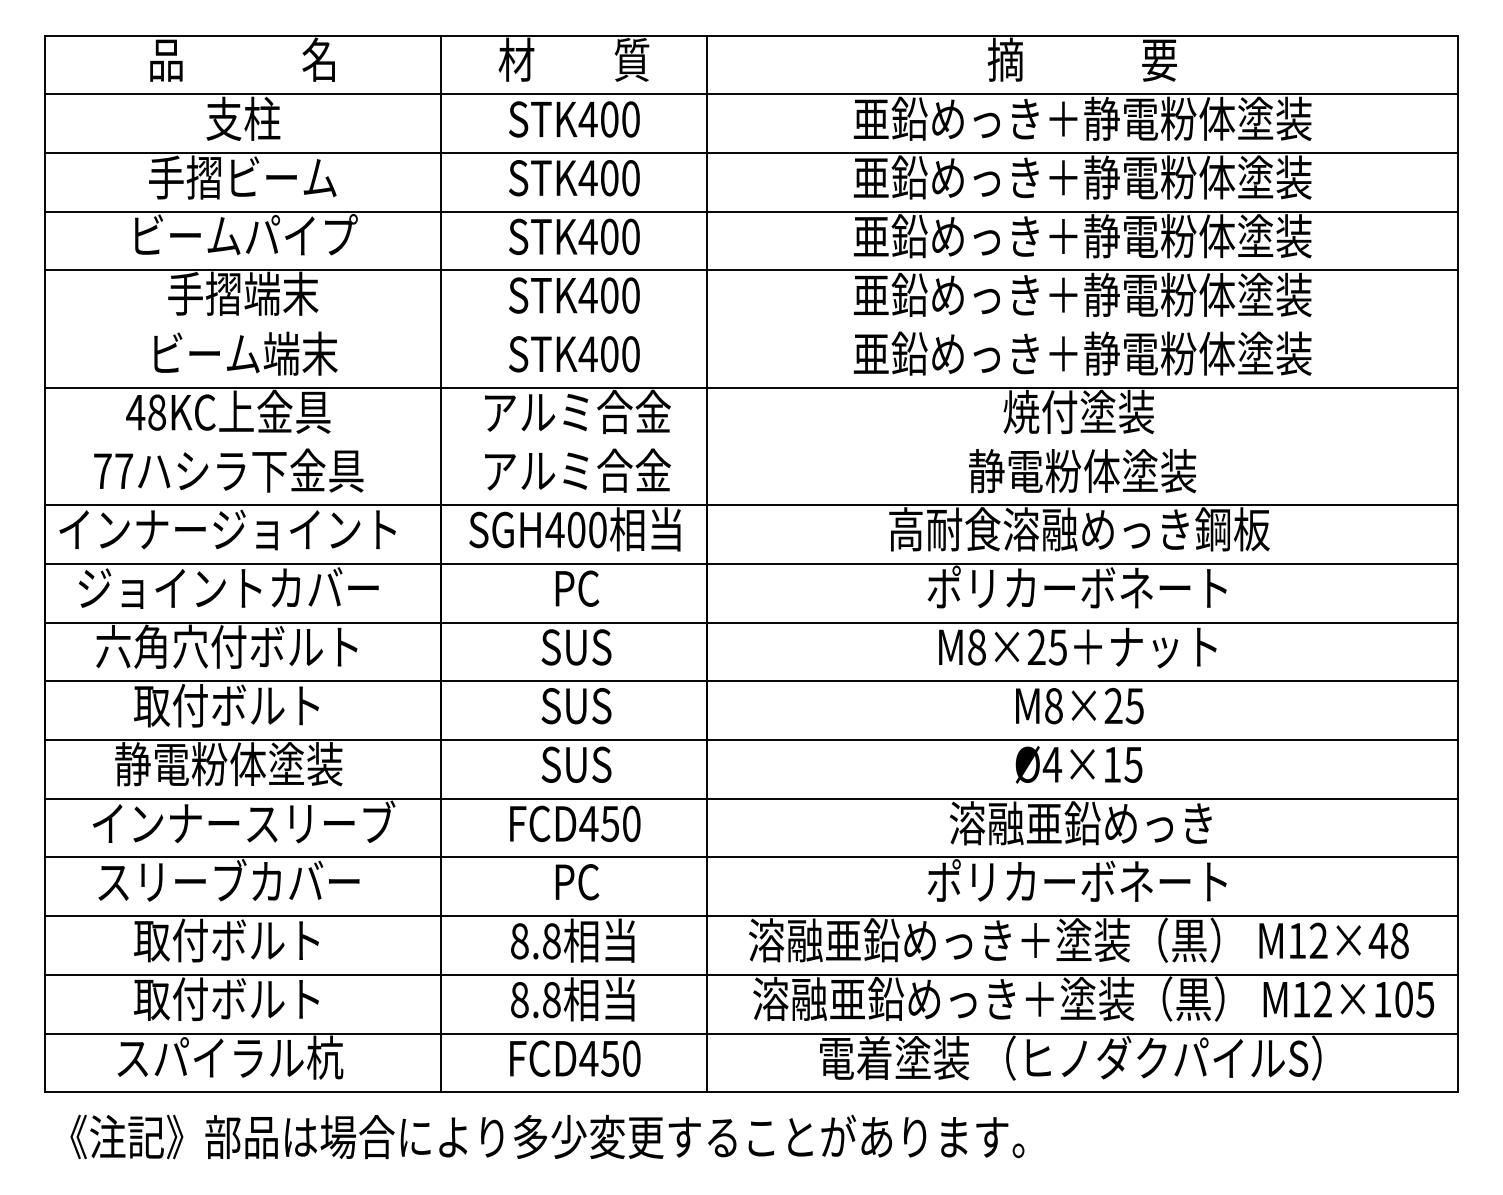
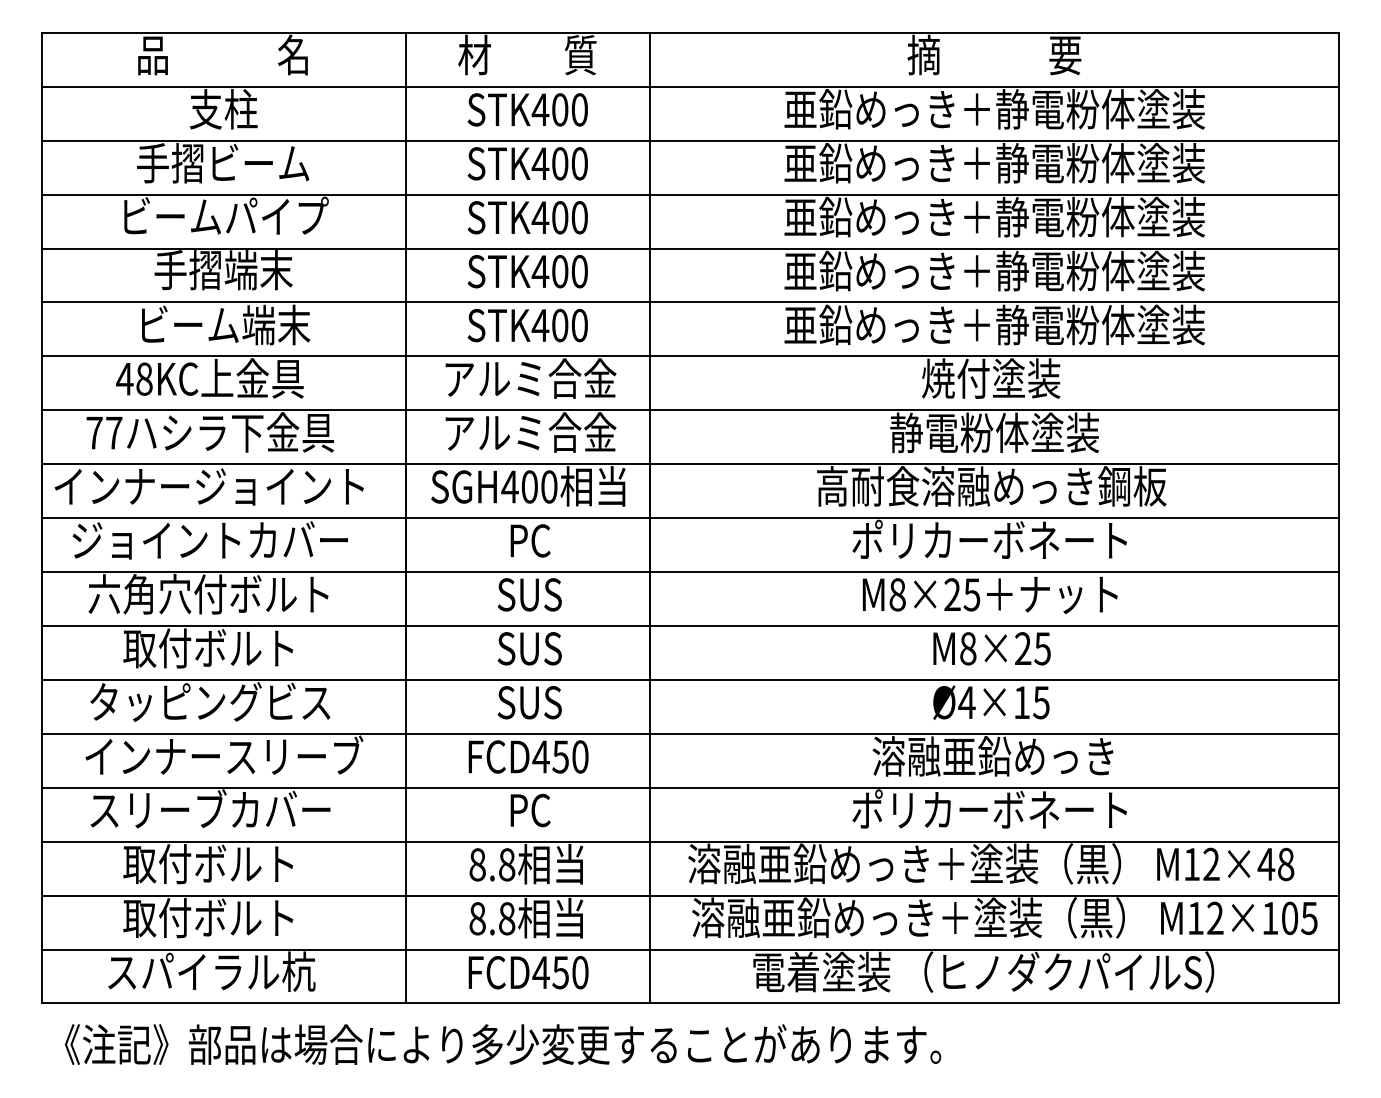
line: (751, 329) -> (690, 302), added
line: (751, 446) -> (690, 410), added
text: (228, 764) -> (210, 702), 静電粉体塗装 -> タッピングビス

